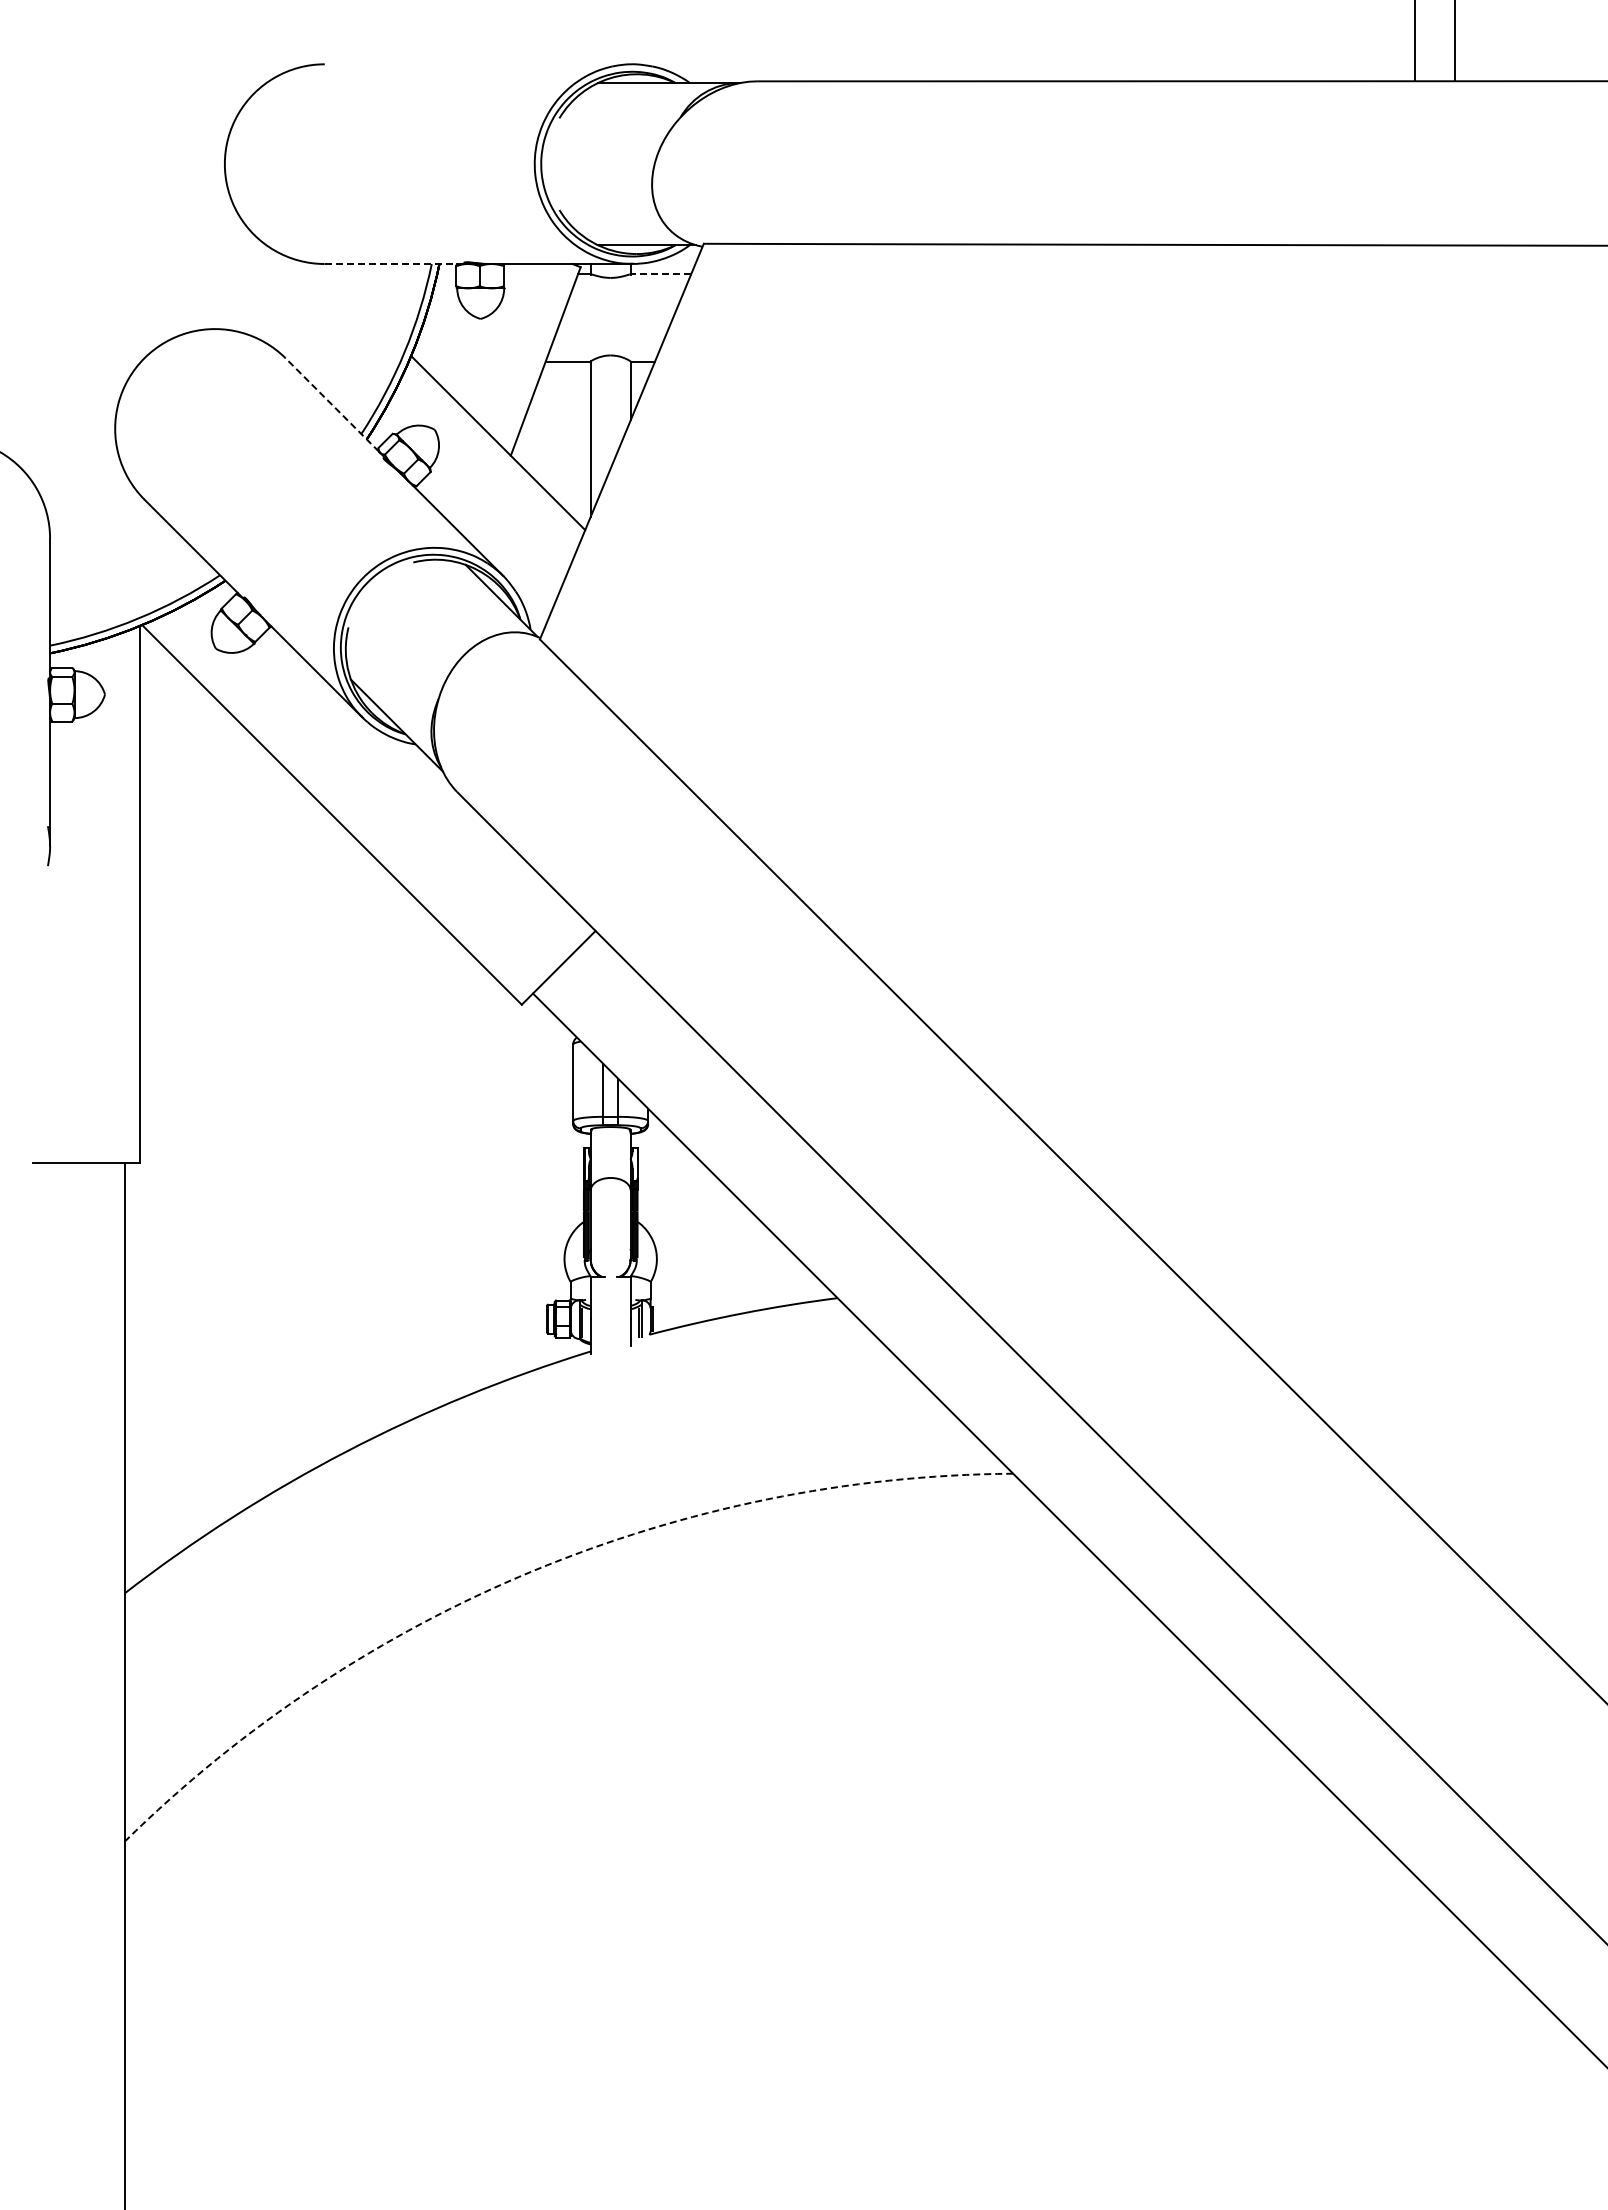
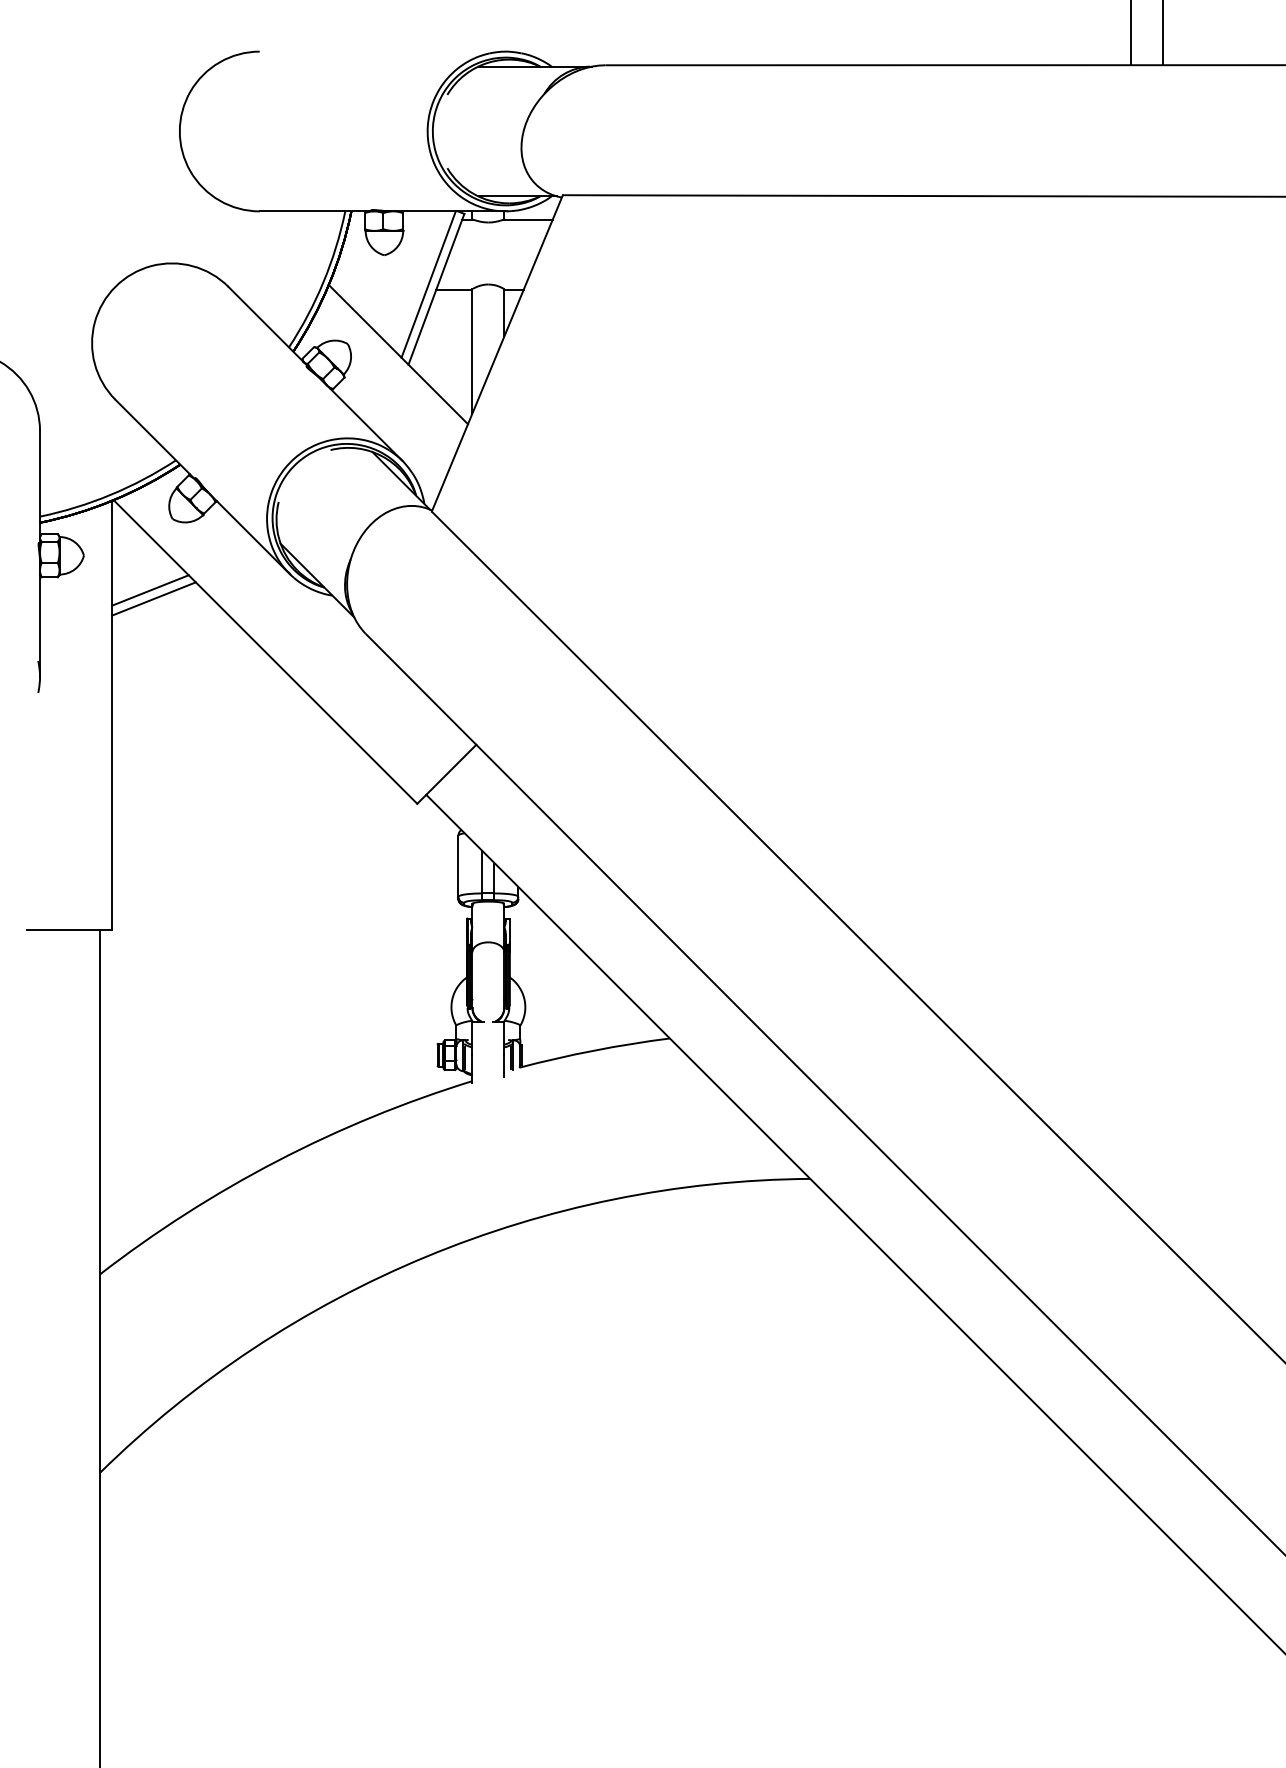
line: (390, 264) -> (312, 211), dashed -> solid
line: (660, 274) -> (528, 219), dashed -> solid
line: (535, 355) -> (428, 284), added
line: (331, 404) -> (265, 323), dashed -> solid
line: (188, 737) -> (150, 590), added
line: (192, 748) -> (153, 598), added
arc: (533, 1571) -> (426, 1257), dashed -> solid

